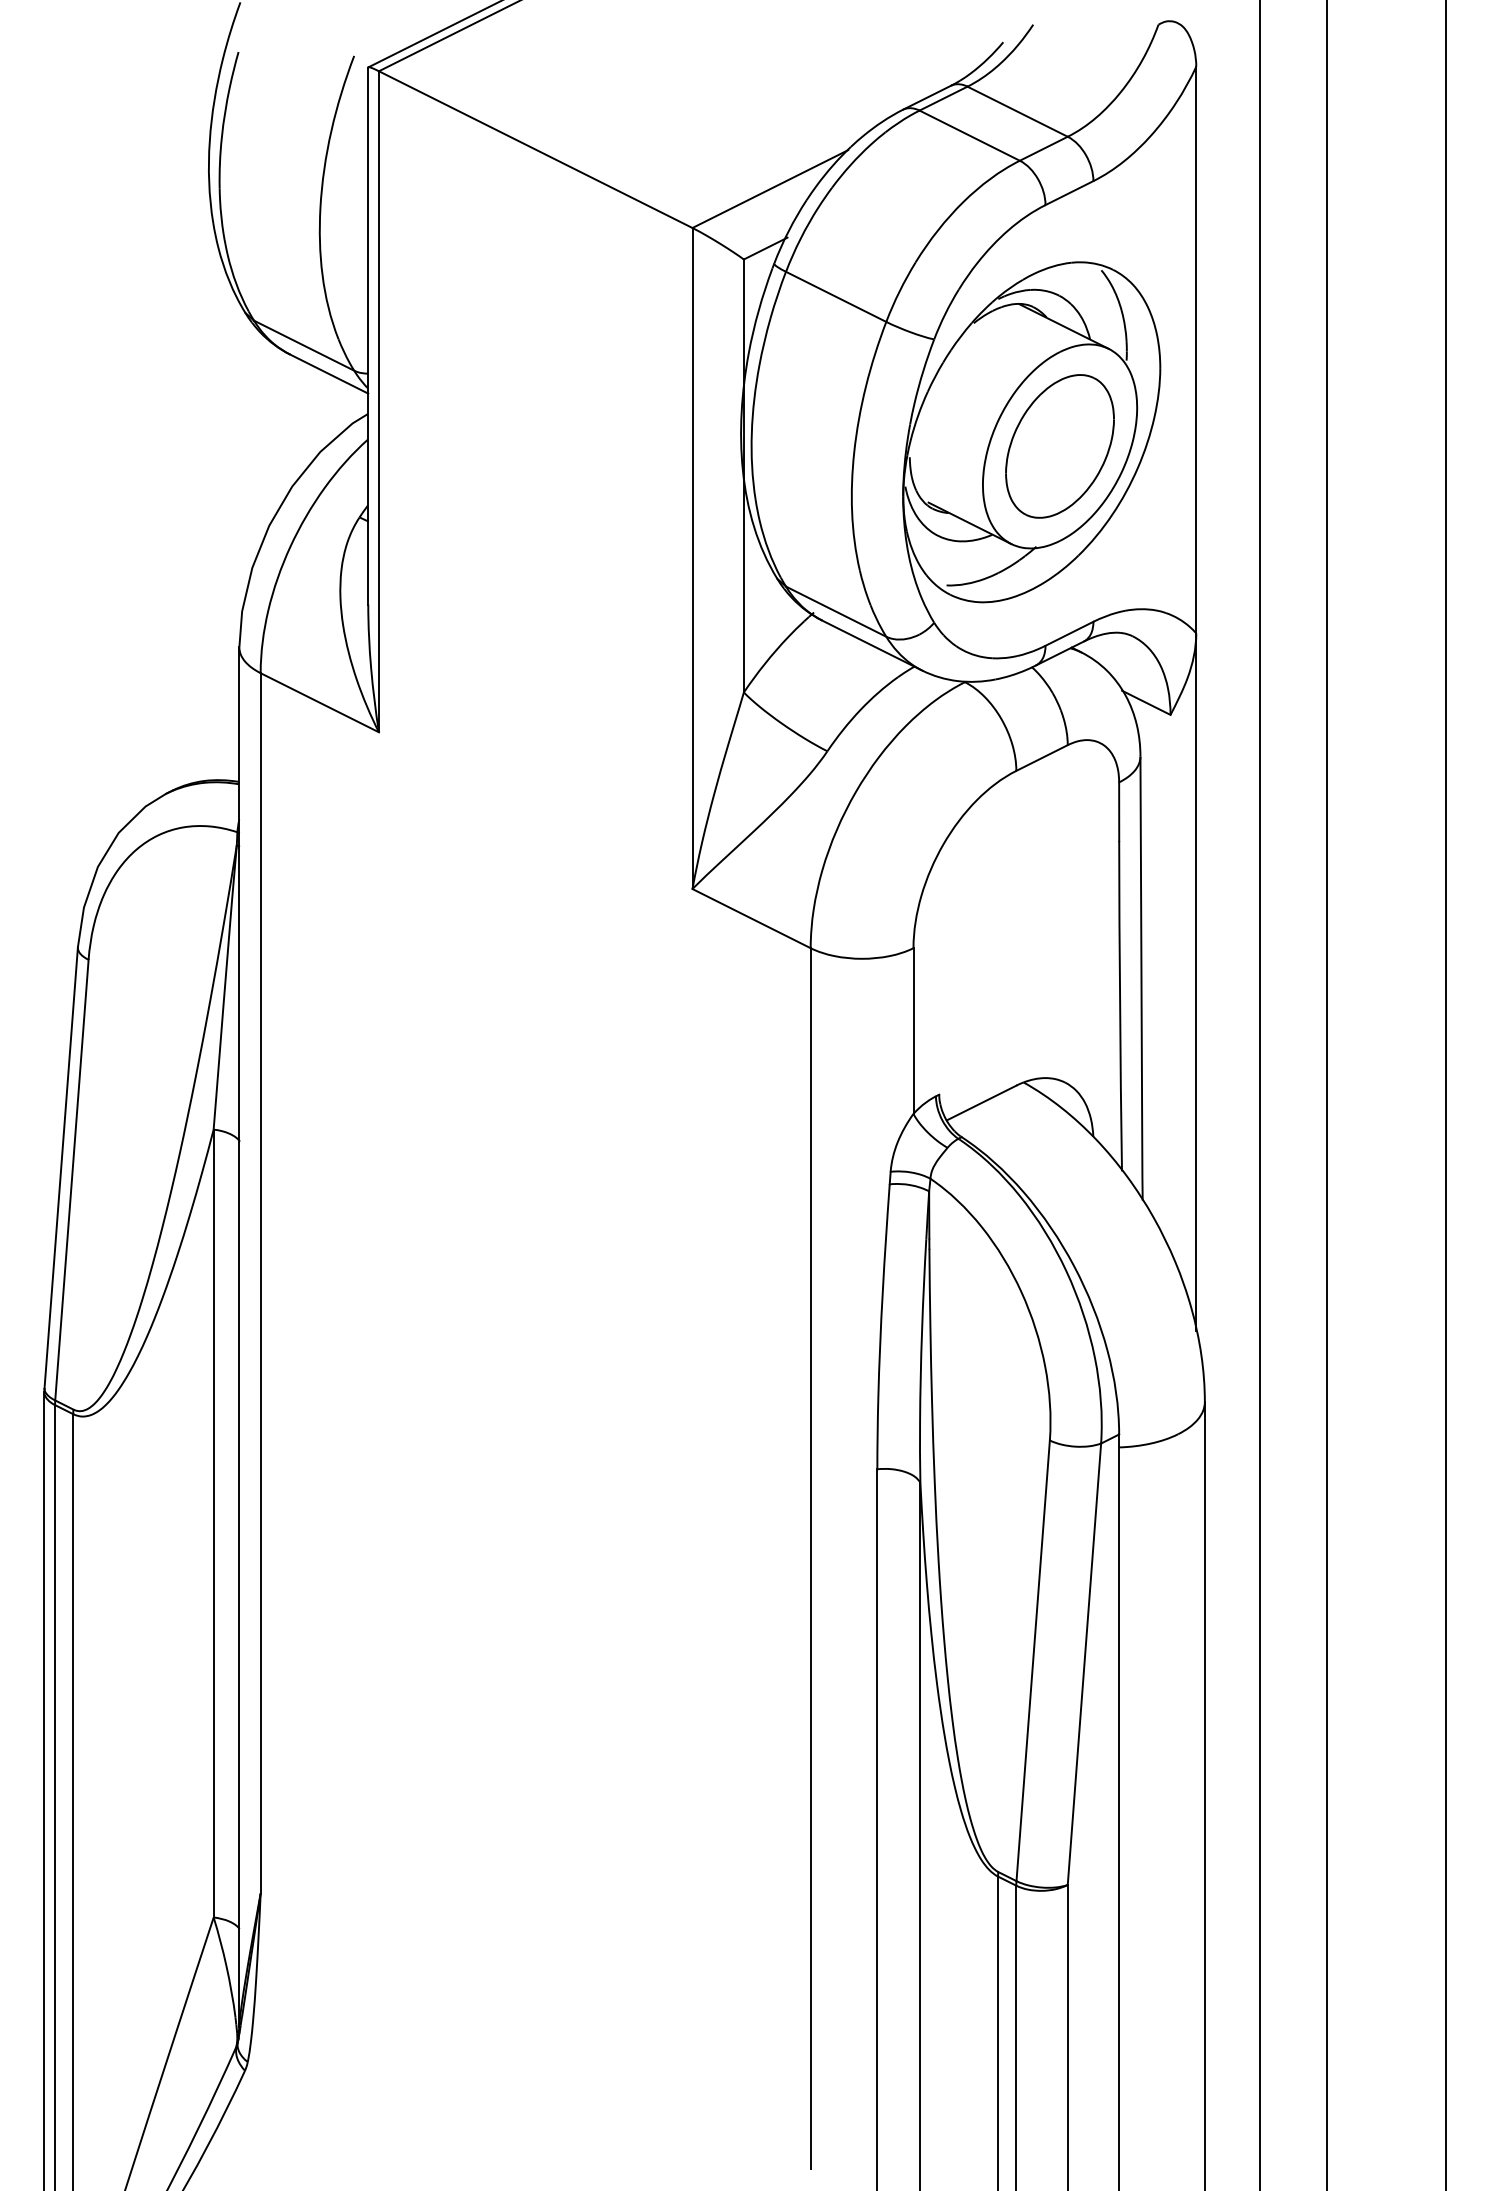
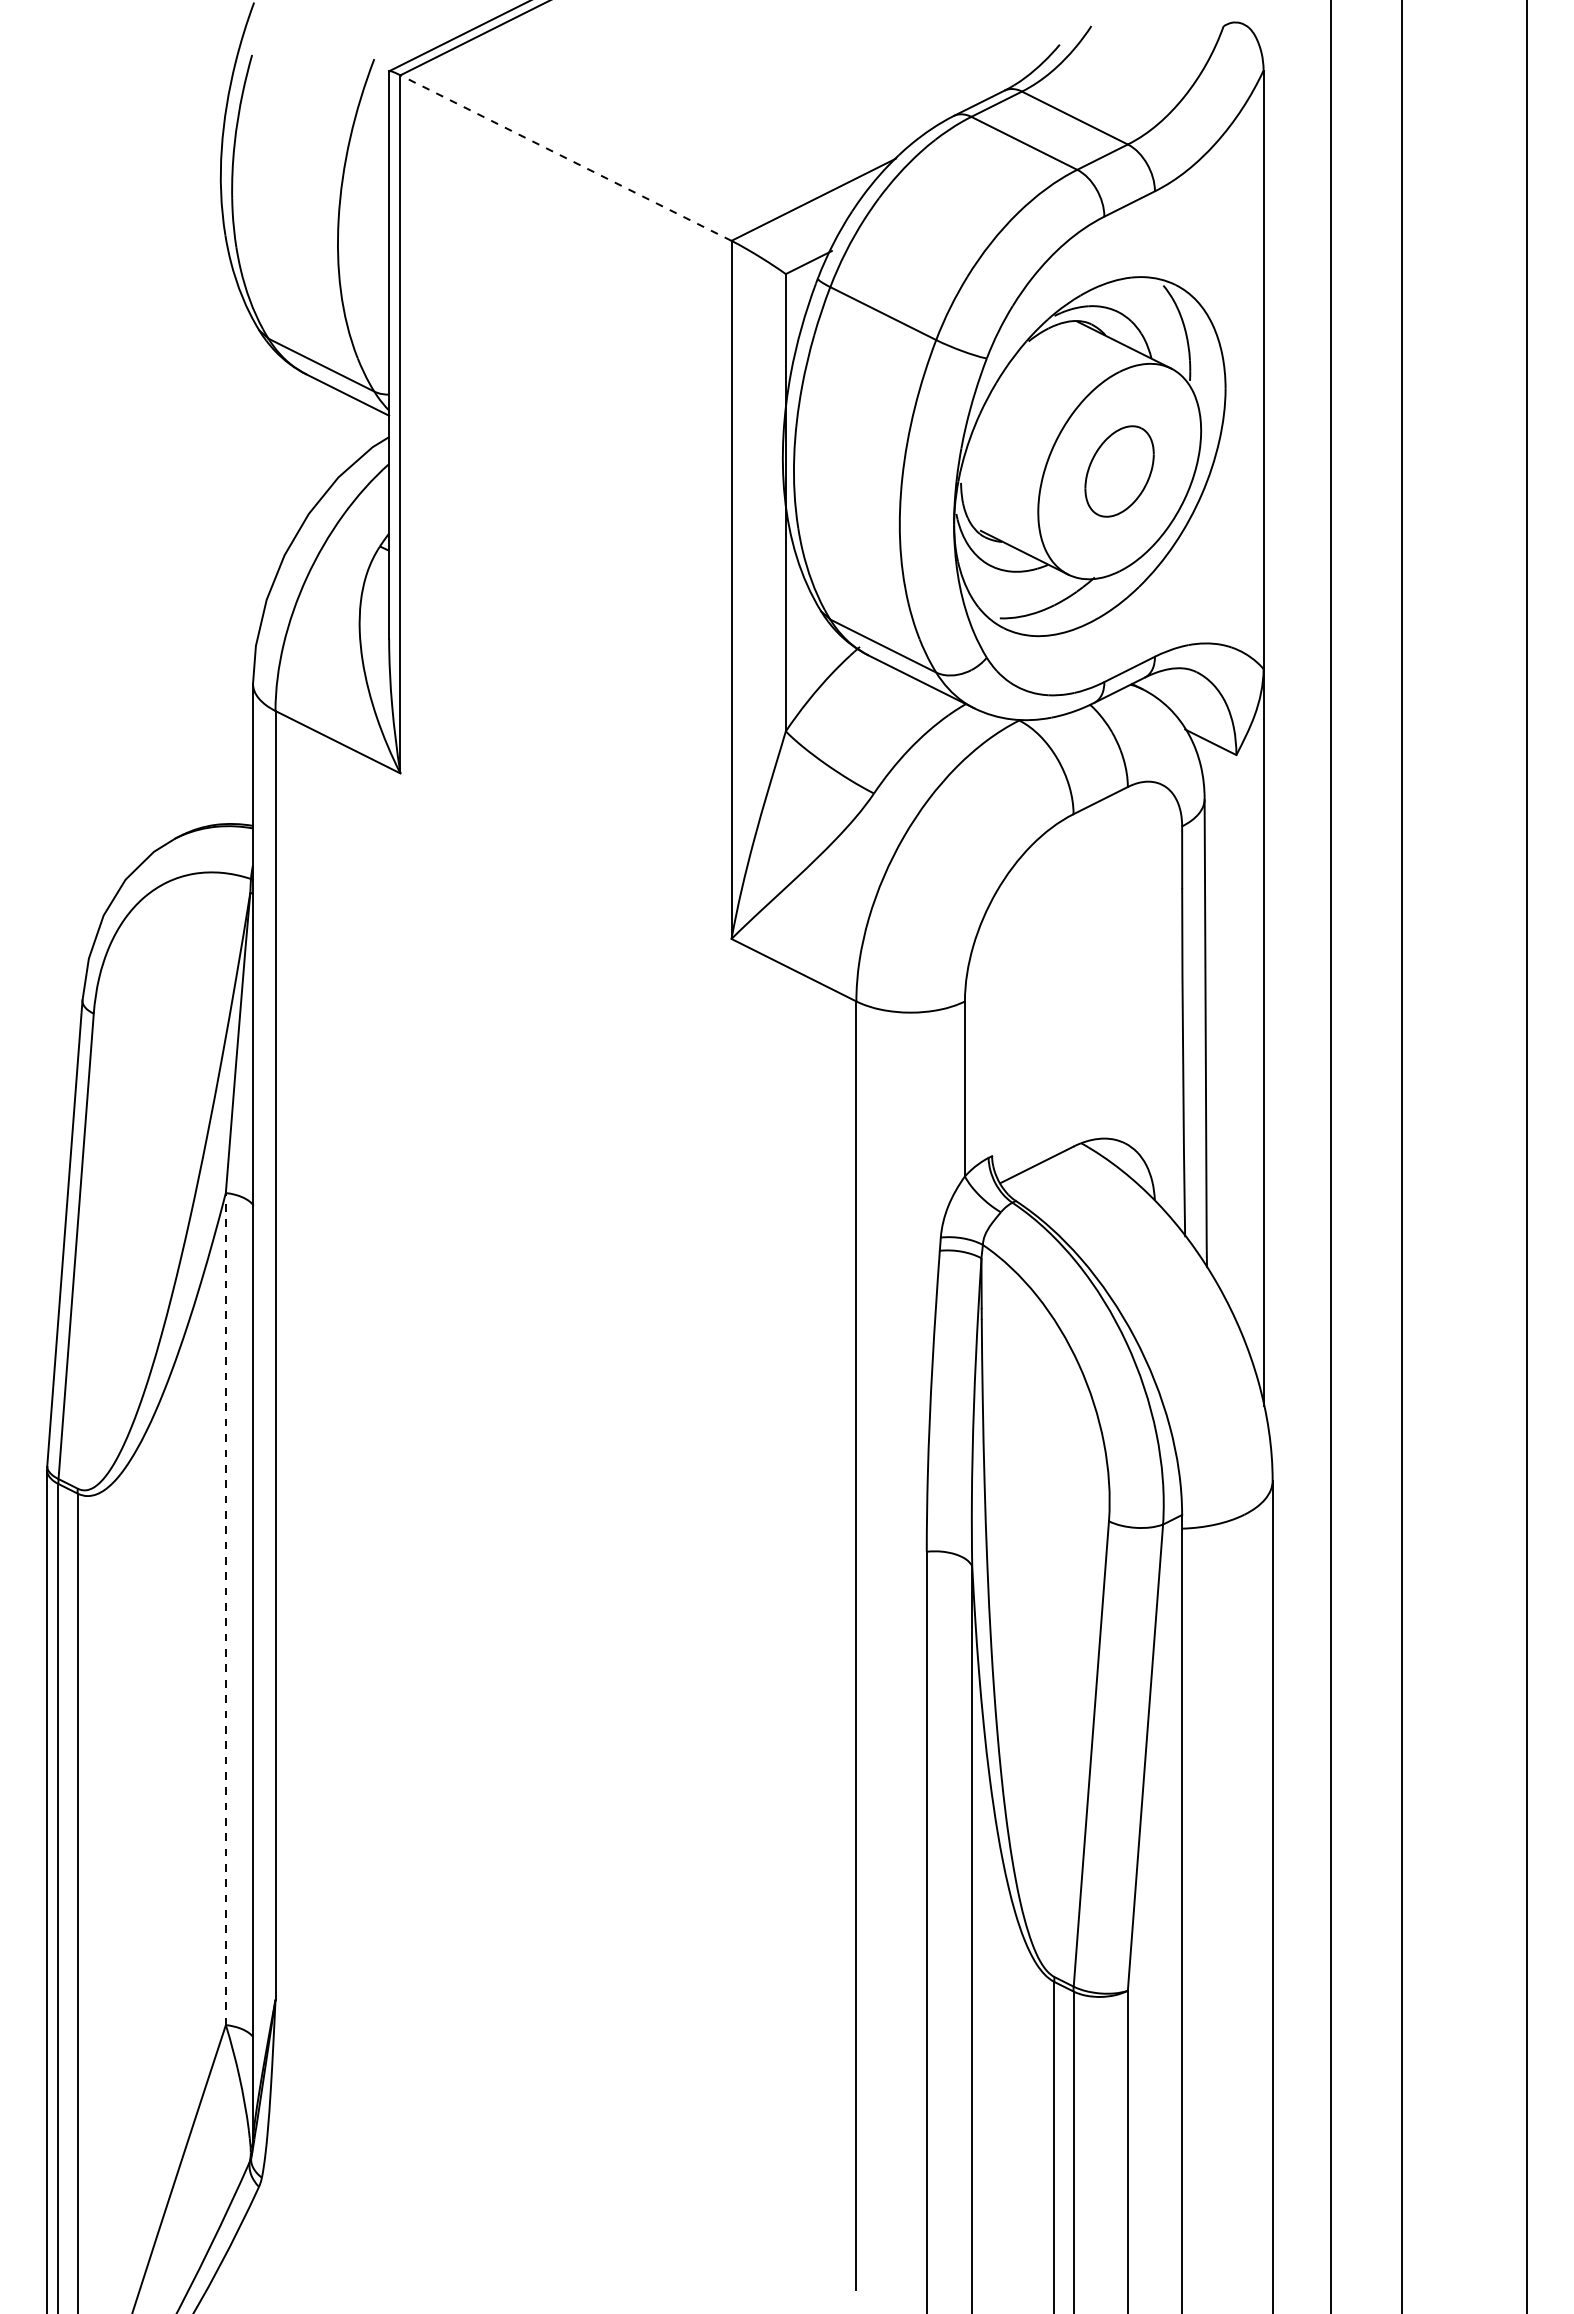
line: (535, 149) -> (565, 157), solid -> dashed
part: (1059, 446) -> (1119, 471), size x0.6
line: (213, 1523) -> (225, 1608), solid -> dashed

